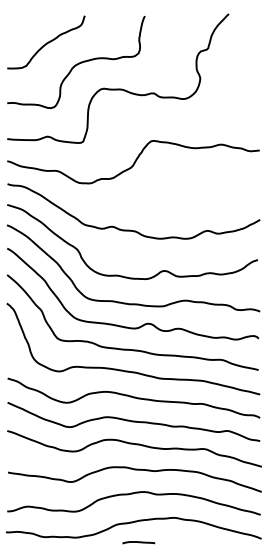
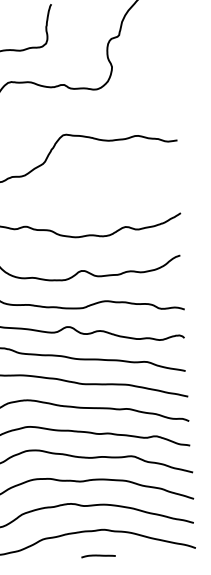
line: (138, 542) -> (98, 555), moved

